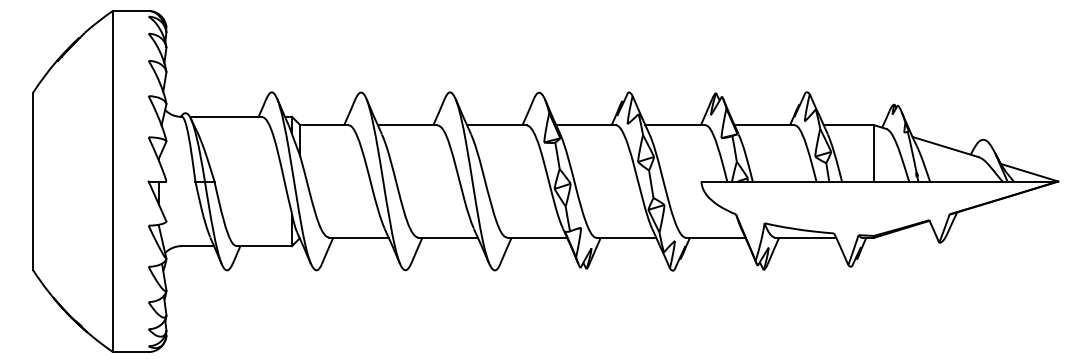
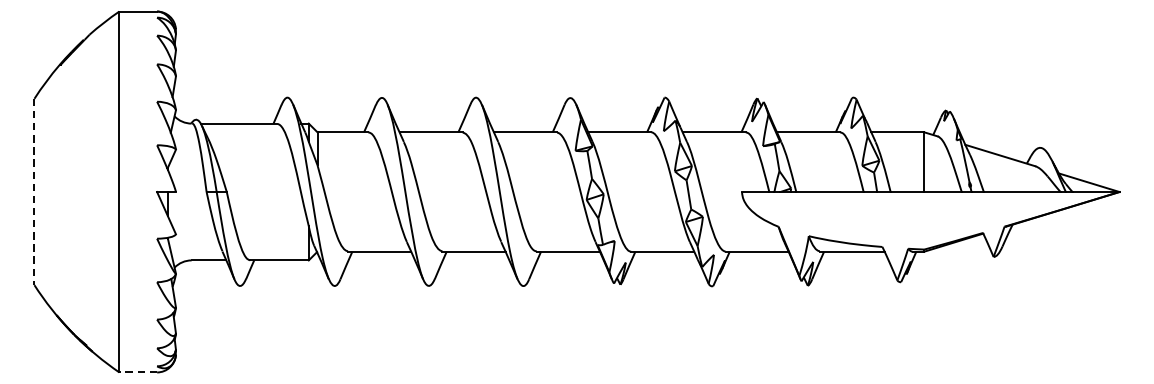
line: (32, 182) -> (34, 193), solid -> dashed
line: (130, 352) -> (137, 372), solid -> dashed

